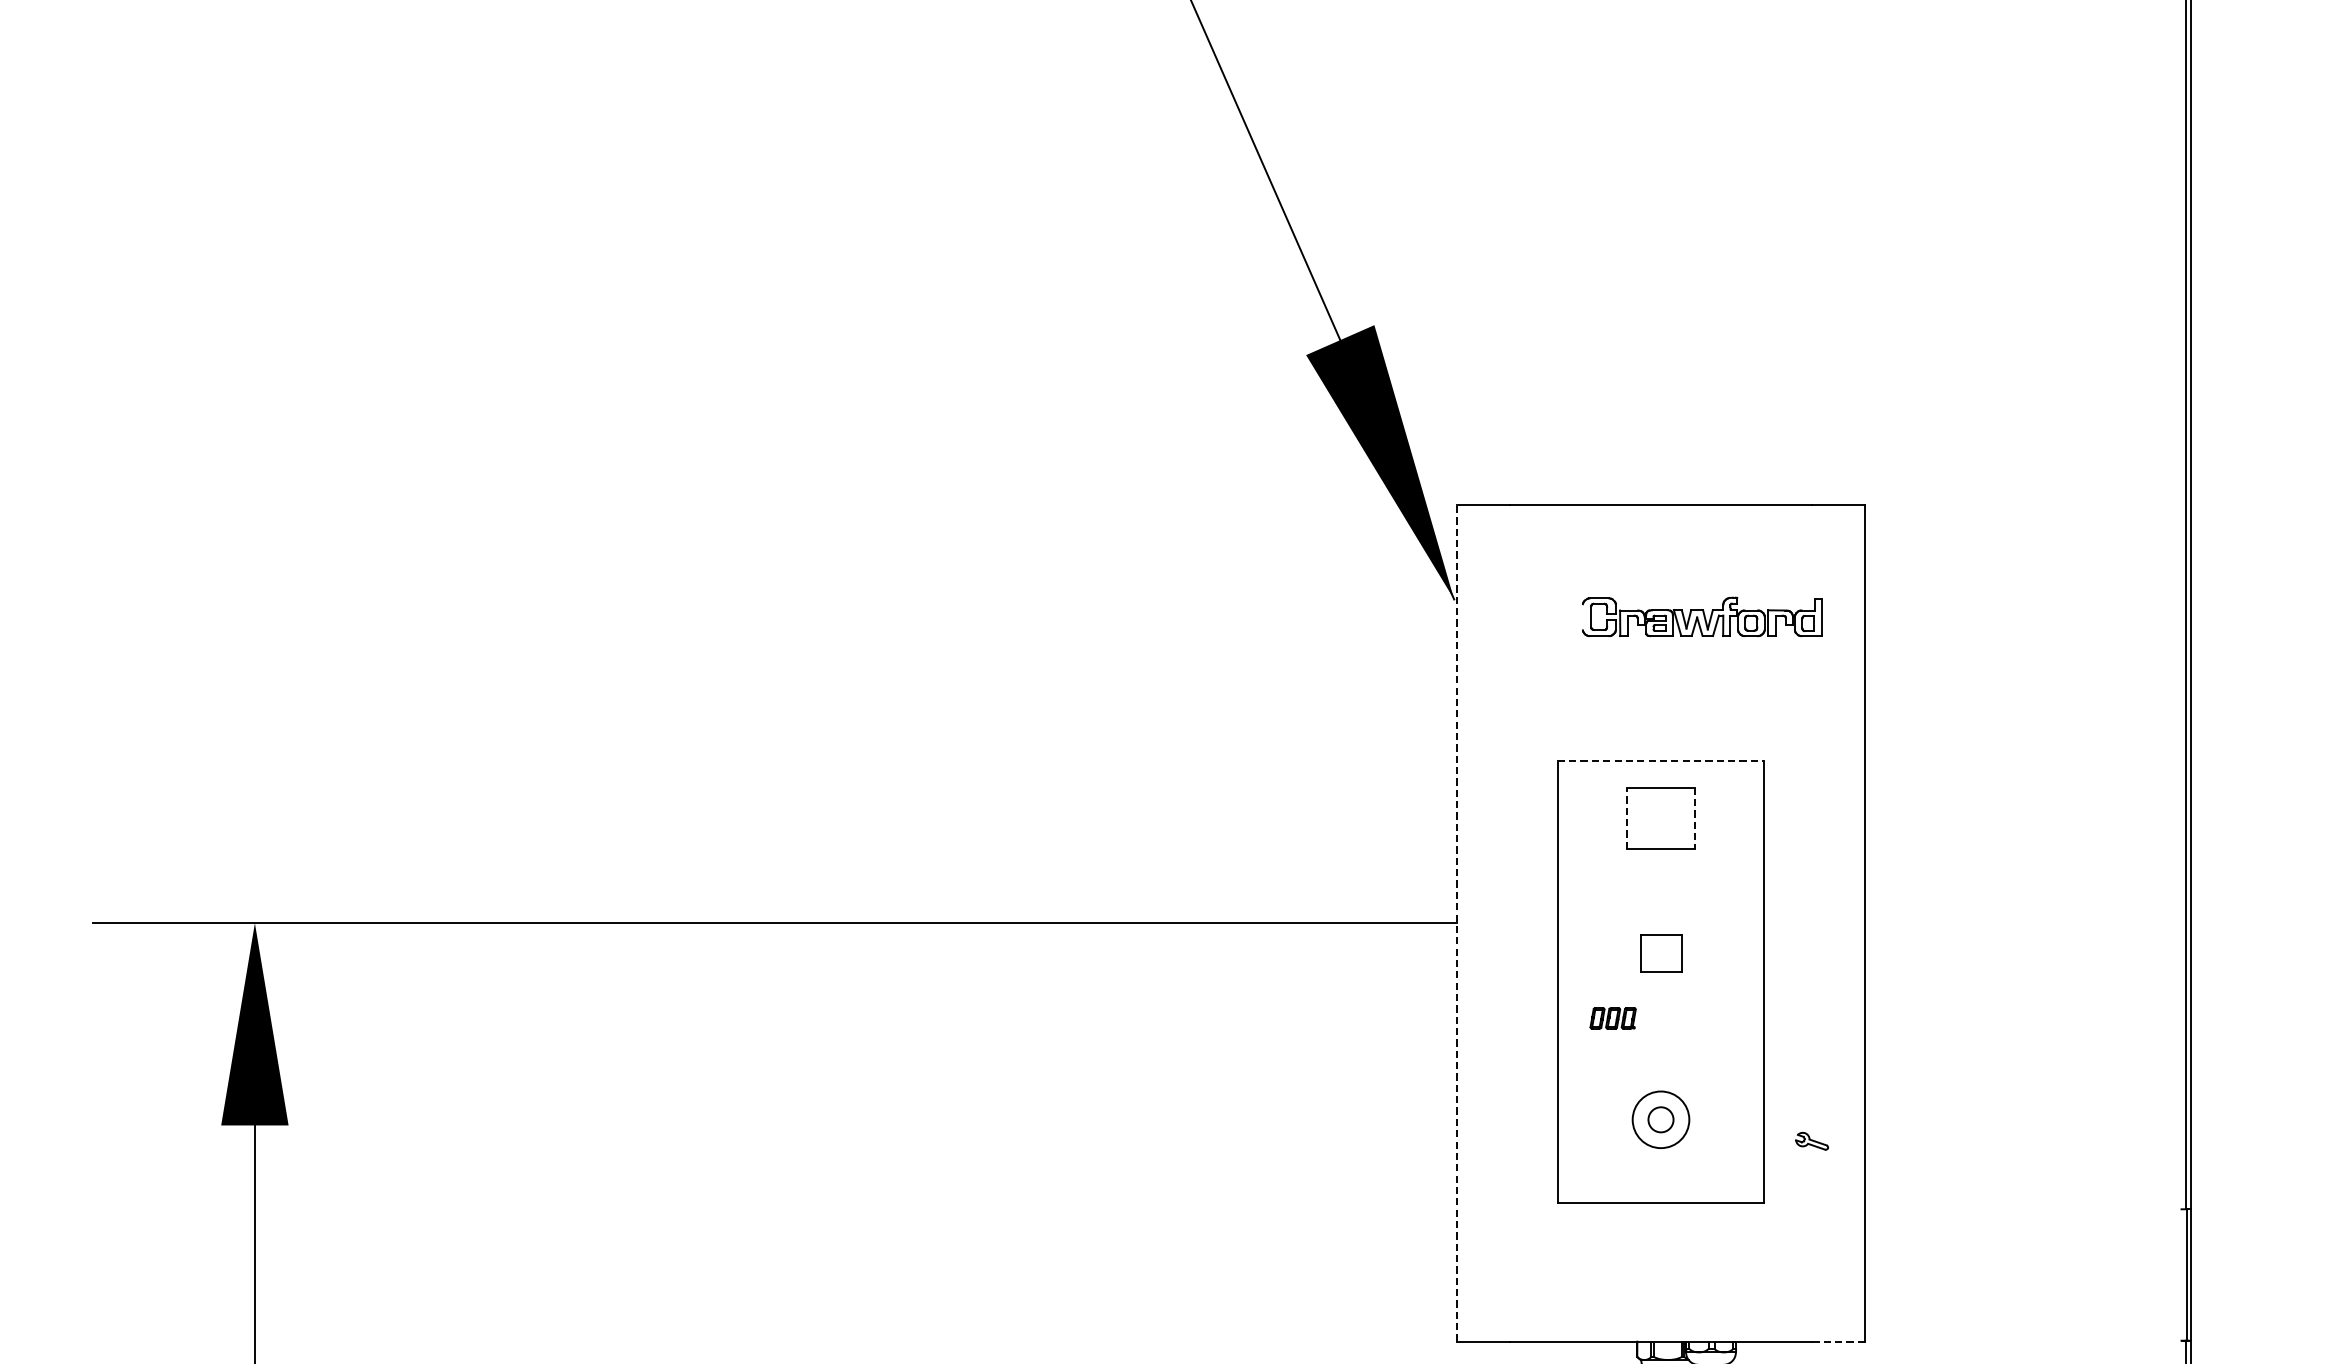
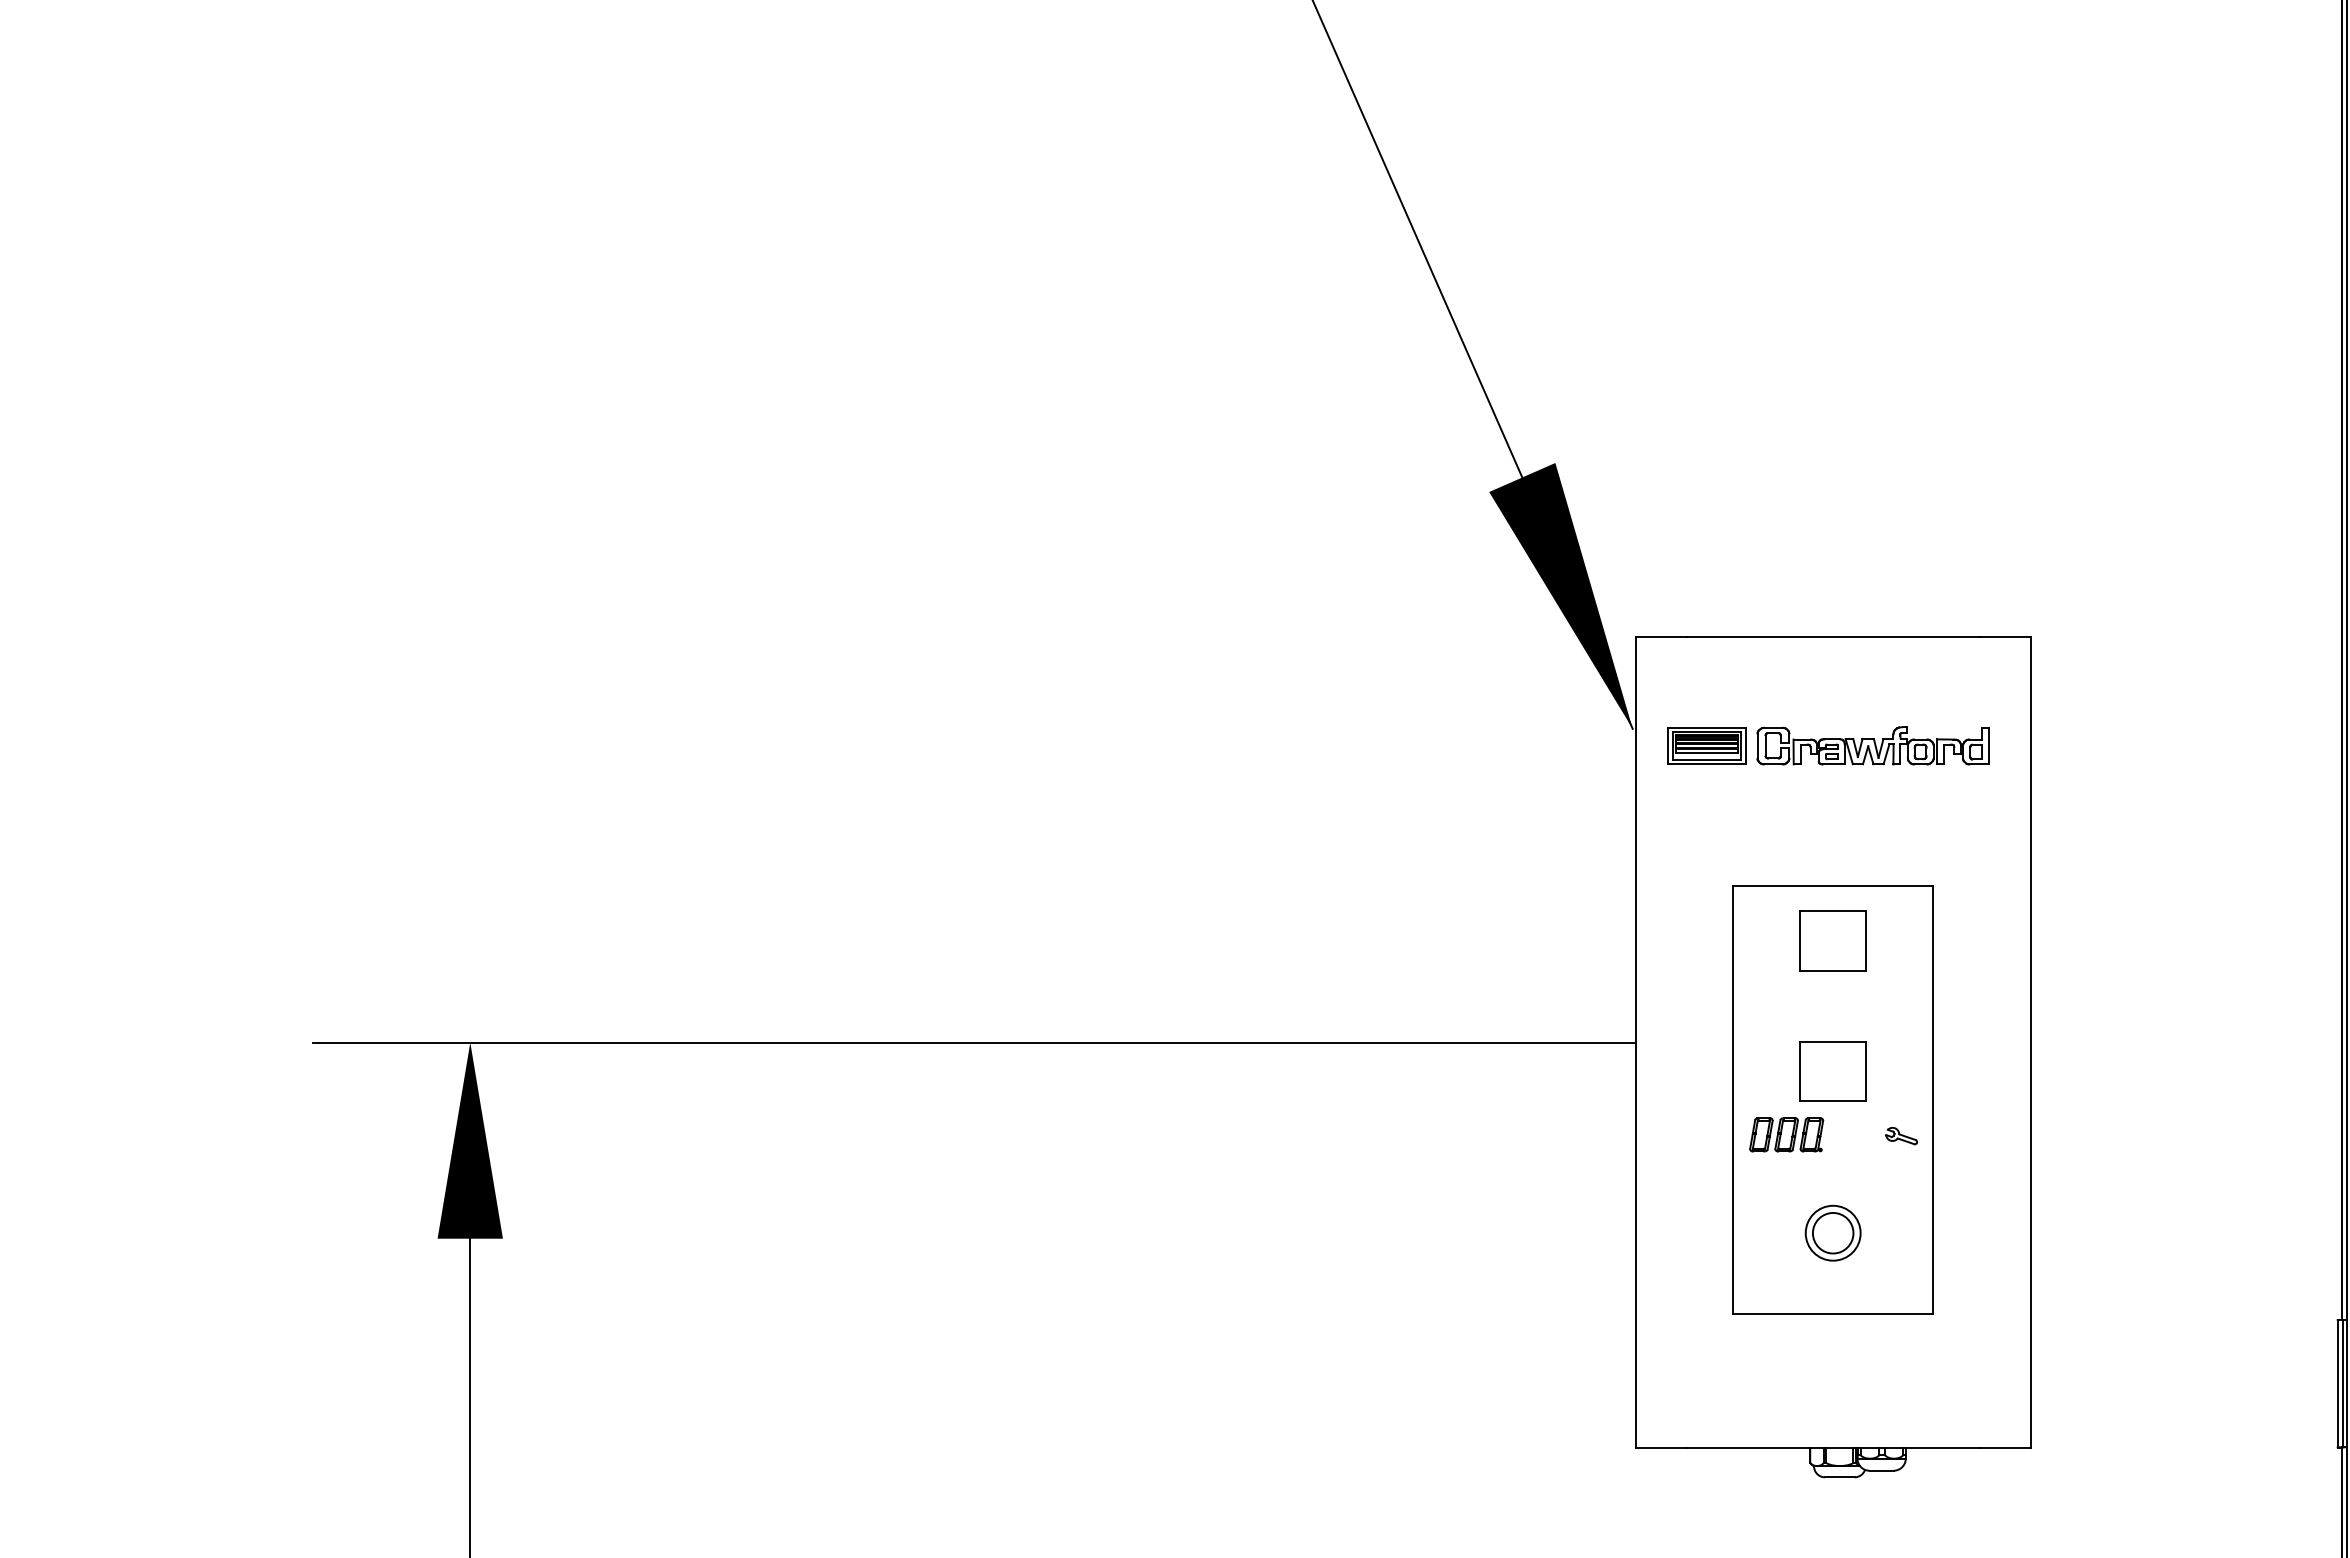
part: (1530, 616) -> (1706, 745), added
line: (1582, 616) -> (1757, 745), added
line: (1661, 761) -> (1833, 885), dashed -> solid
line: (1627, 817) -> (1800, 940), dashed -> solid
line: (1695, 817) -> (1866, 940), dashed -> solid
line: (1457, 923) -> (1635, 1042), dashed -> solid
part: (1660, 952) -> (1832, 1071), size x1.67
part: (1612, 1017) -> (1786, 1134), size x1.67
circle: (1660, 1119) -> (1832, 1232), size x1.67
part: (1811, 1140) -> (1901, 1135), moved
line: (2181, 1274) -> (2337, 1383), added
line: (1838, 1341) -> (2005, 1448), dashed -> solid

